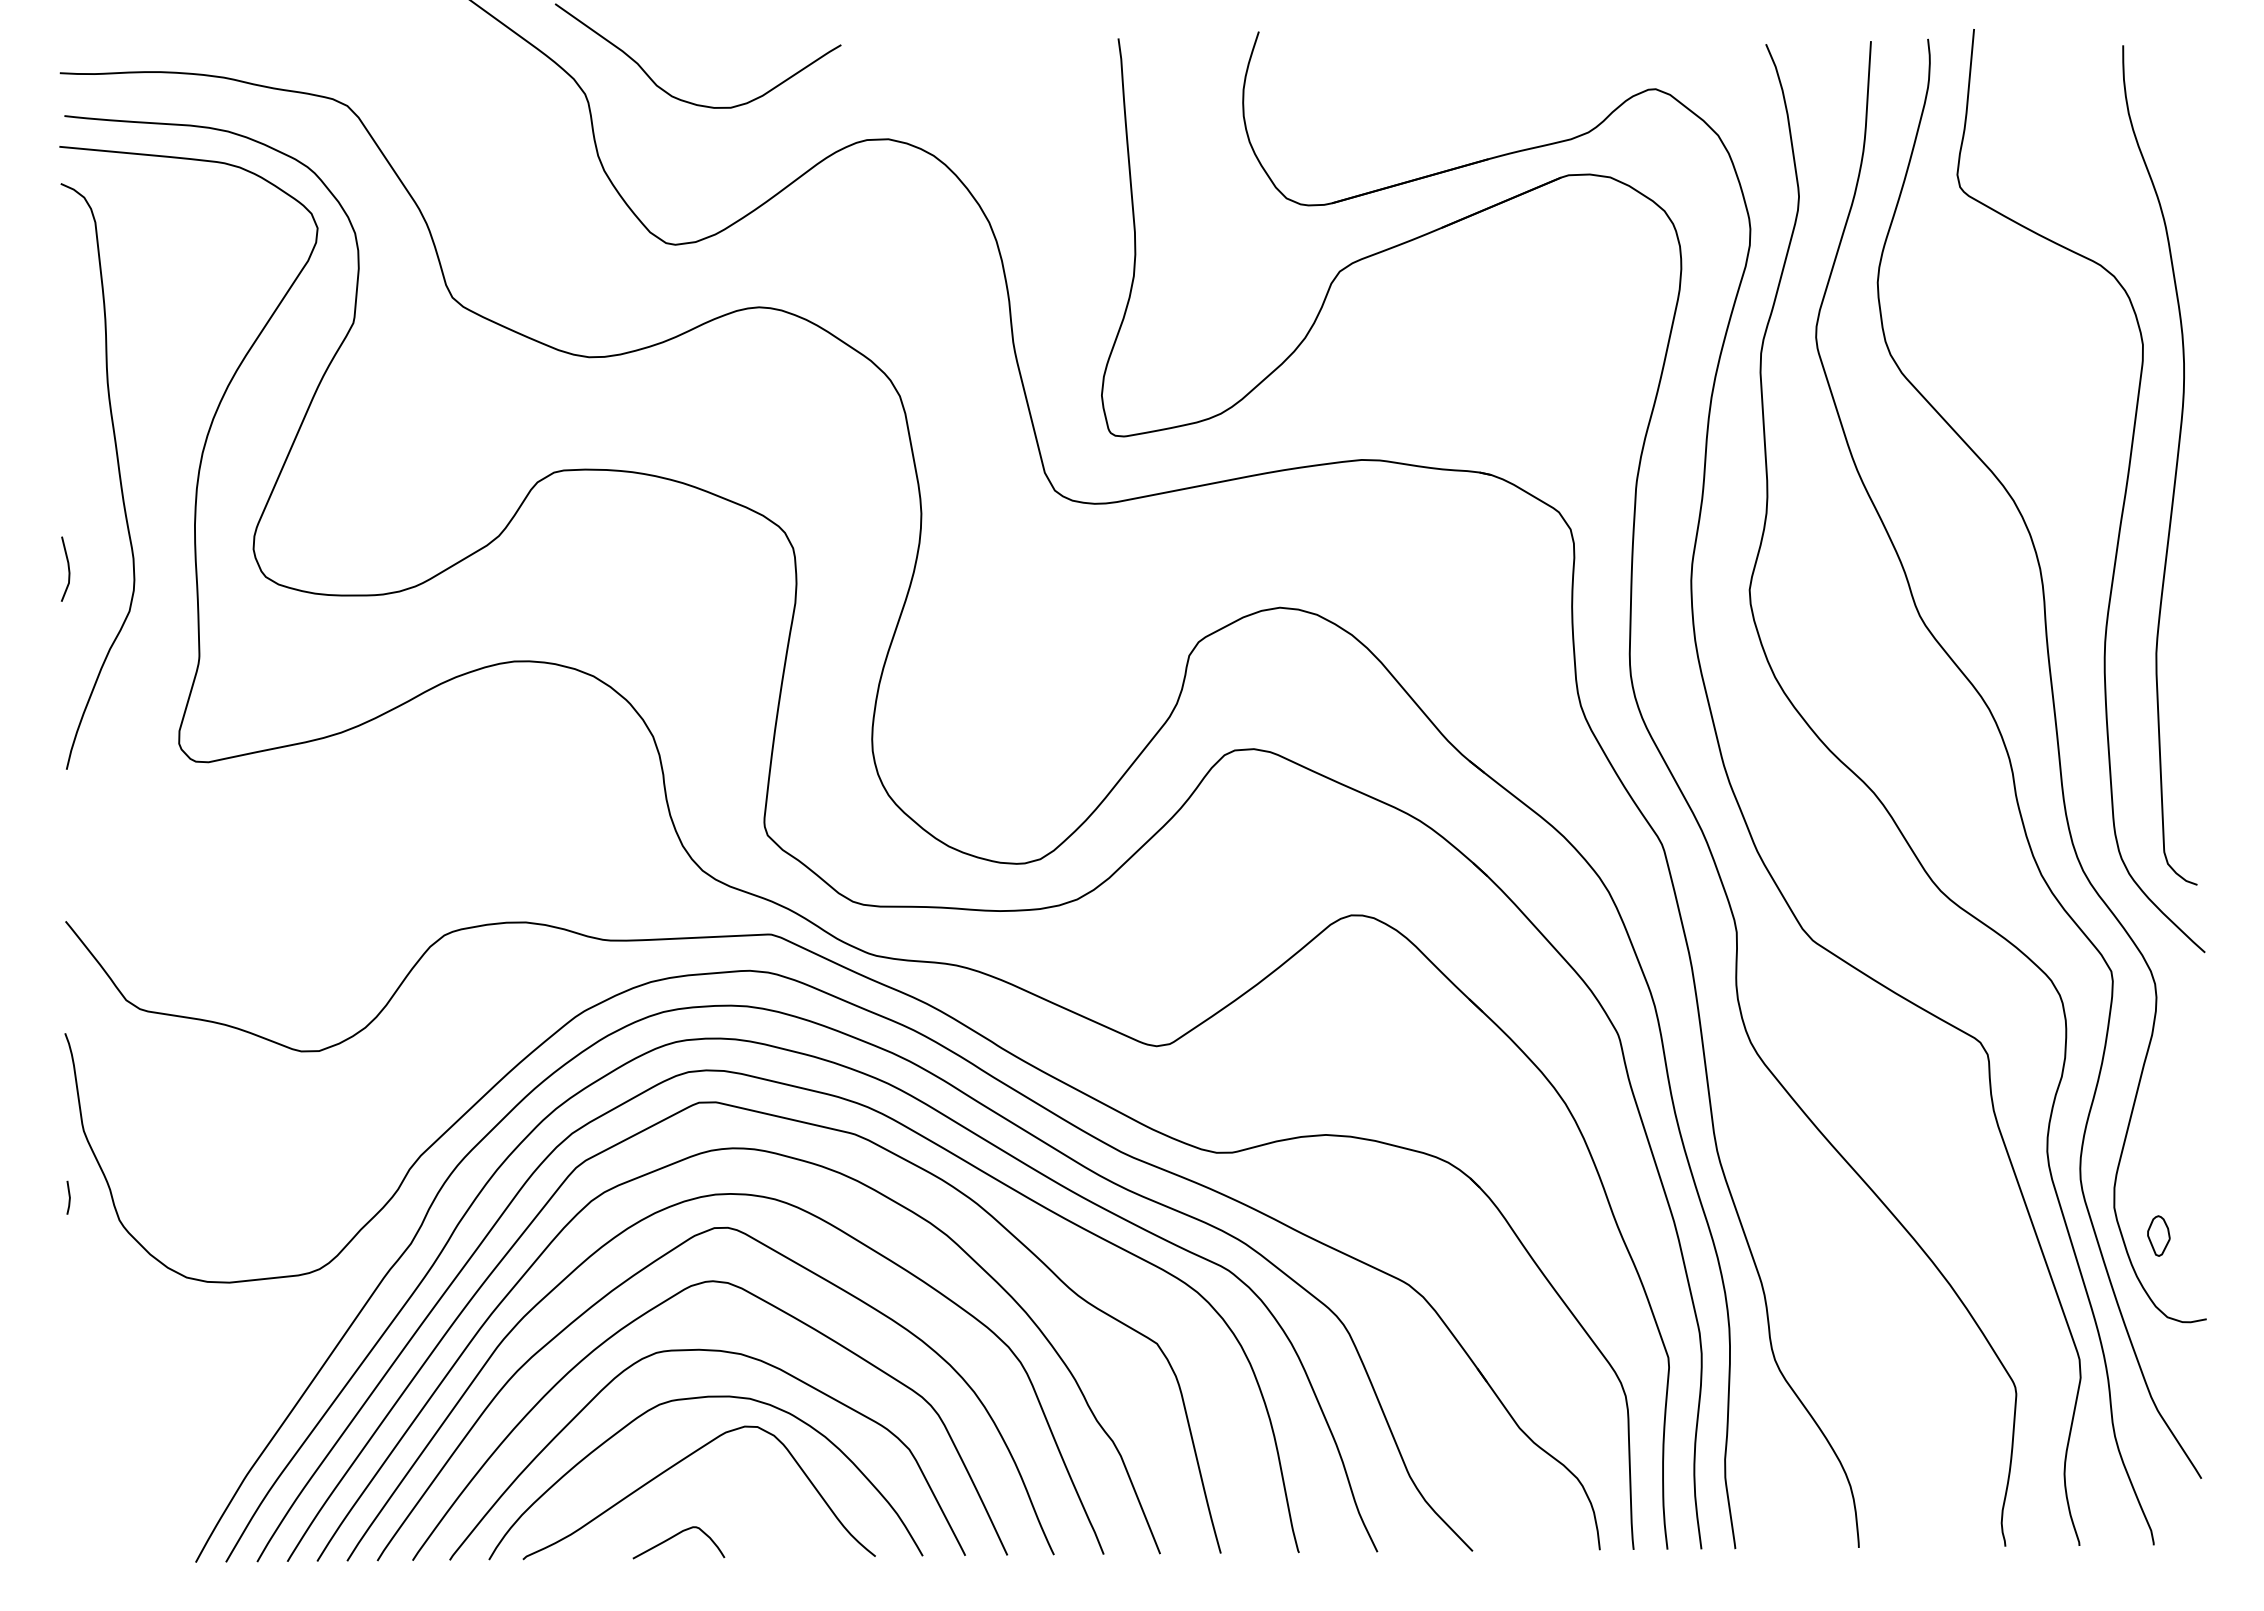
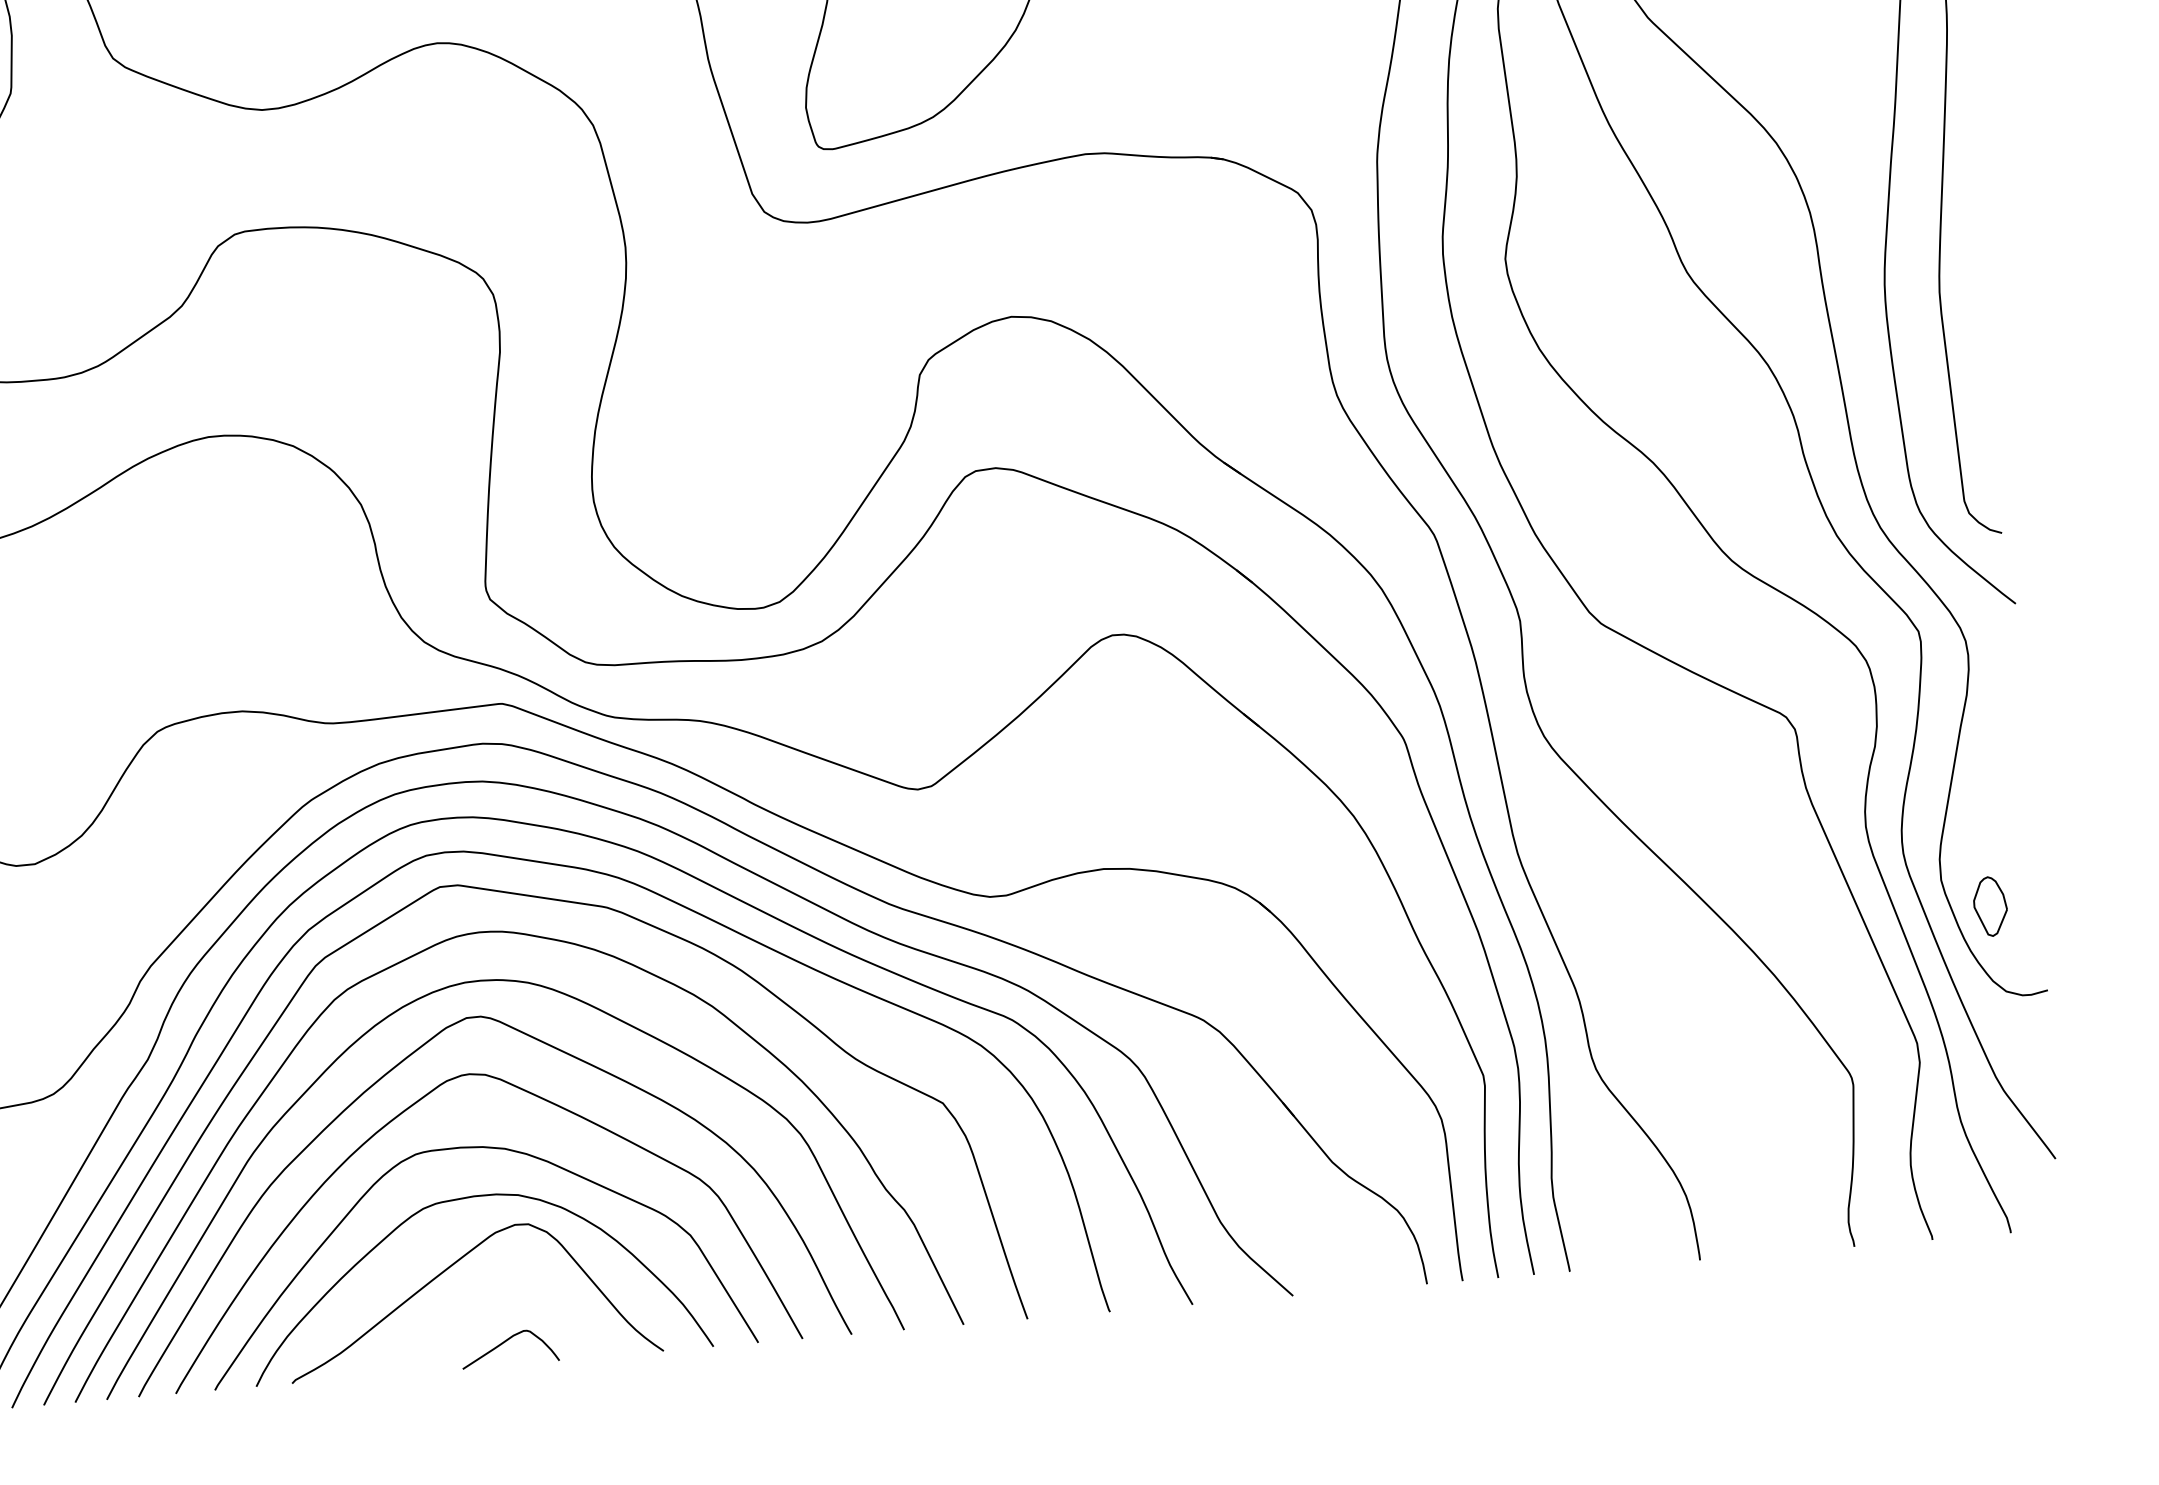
part: (2158, 1235) -> (1990, 905), size x1.4
curve: (675, 1536) -> (505, 1342), moved

